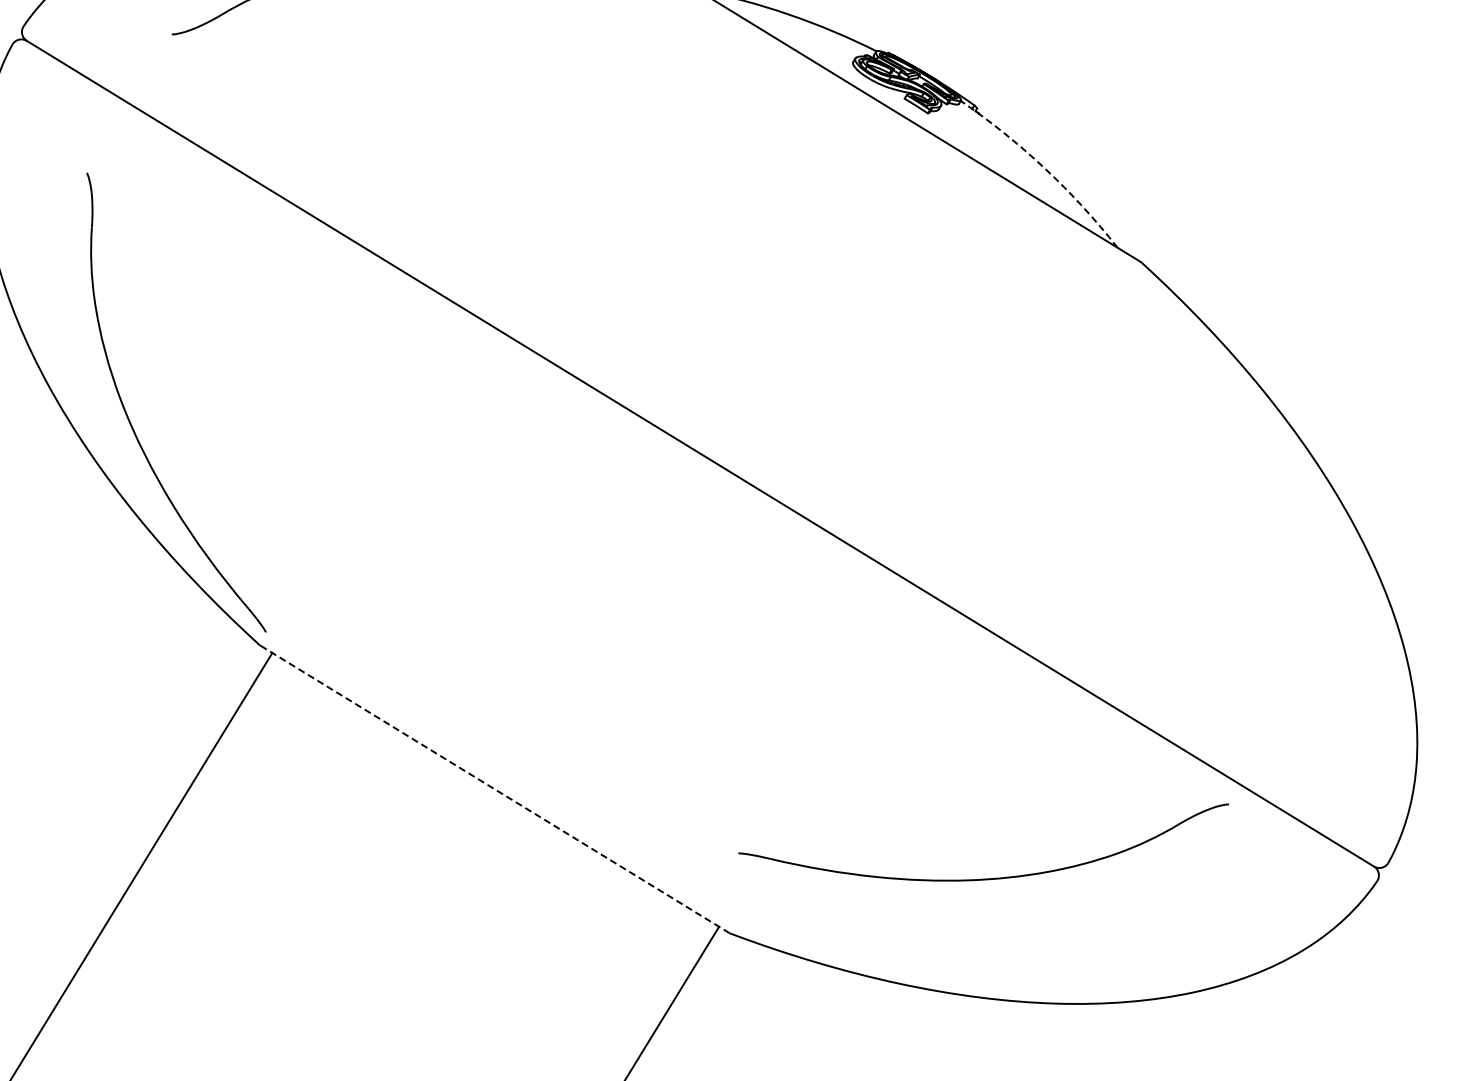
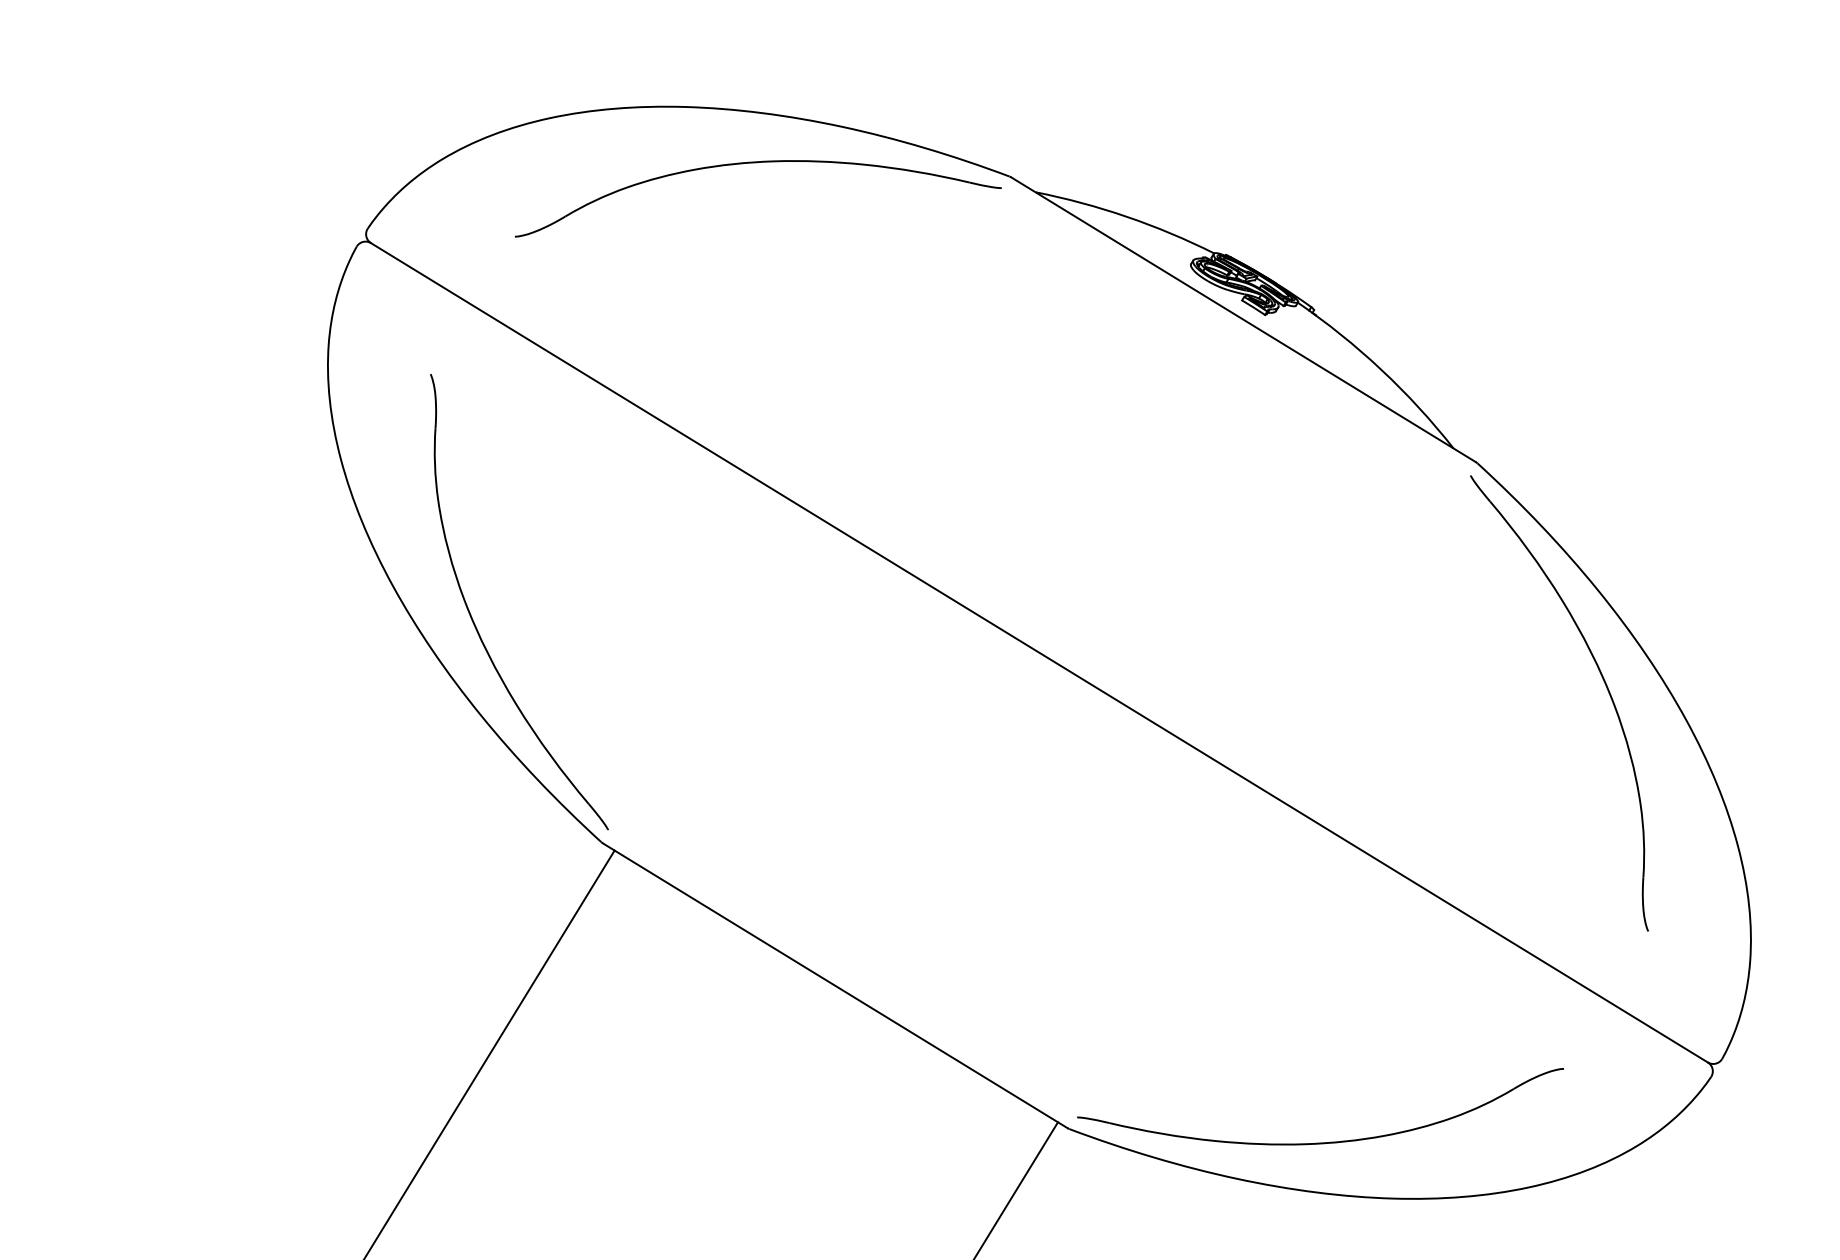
arc: (1045, 168) -> (1381, 369), dashed -> solid
part: (1270, 487) -> (1605, 686), added
line: (494, 789) -> (835, 986), dashed -> solid
part: (983, 878) -> (1320, 1142), moved

